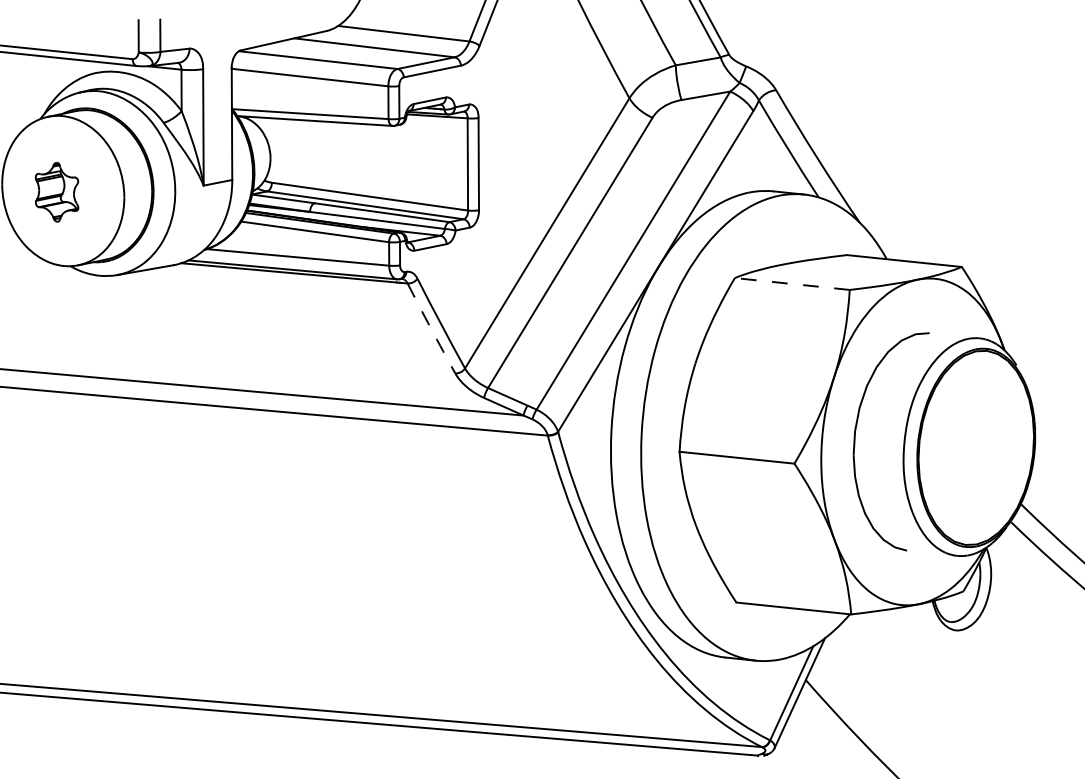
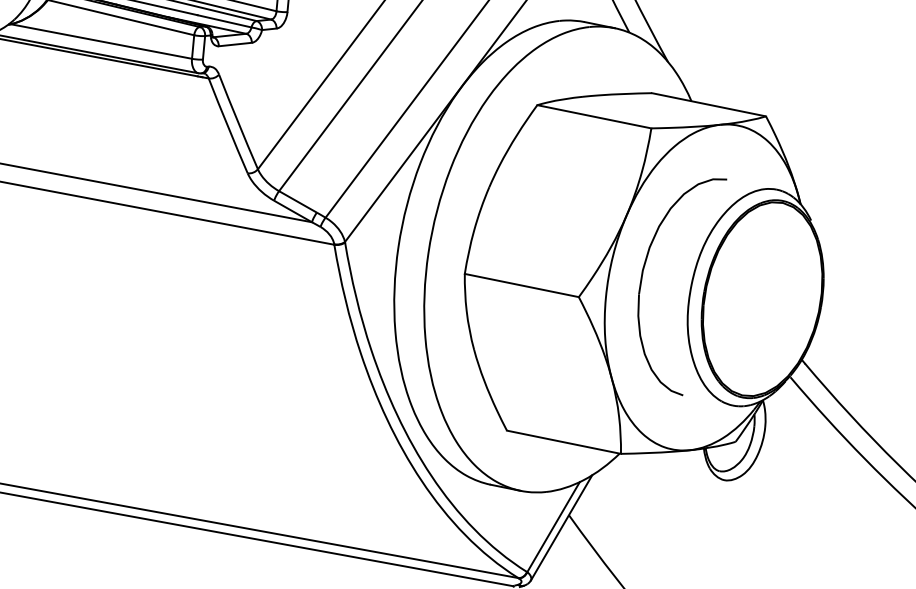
line: (792, 284) -> (594, 117), dashed -> solid
arc: (431, 328) -> (228, 125), dashed -> solid

